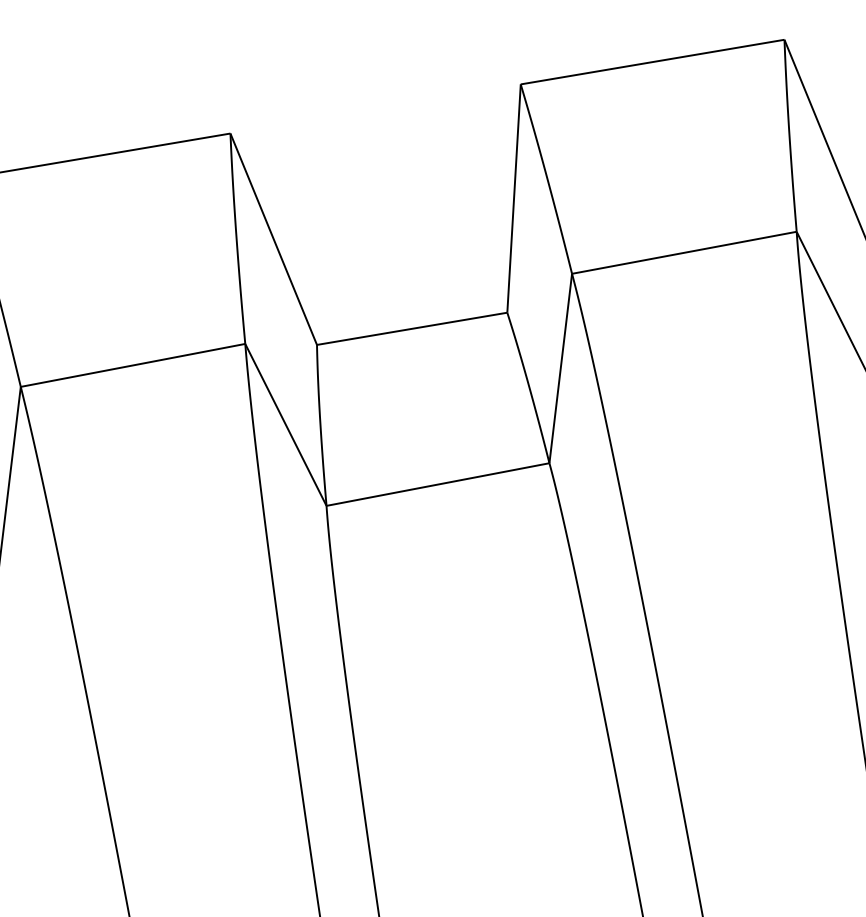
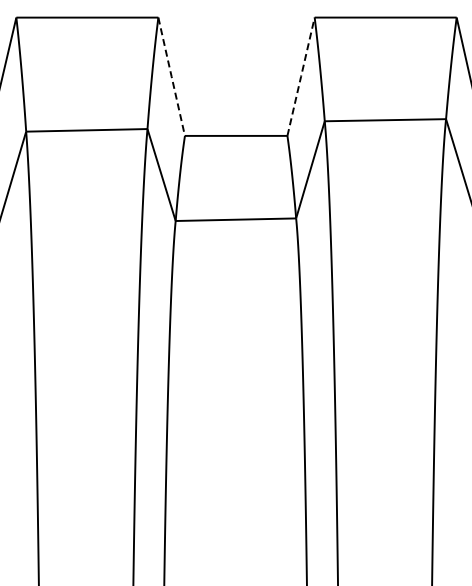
line: (514, 197) -> (301, 76), solid -> dashed
line: (273, 238) -> (171, 76), solid -> dashed

